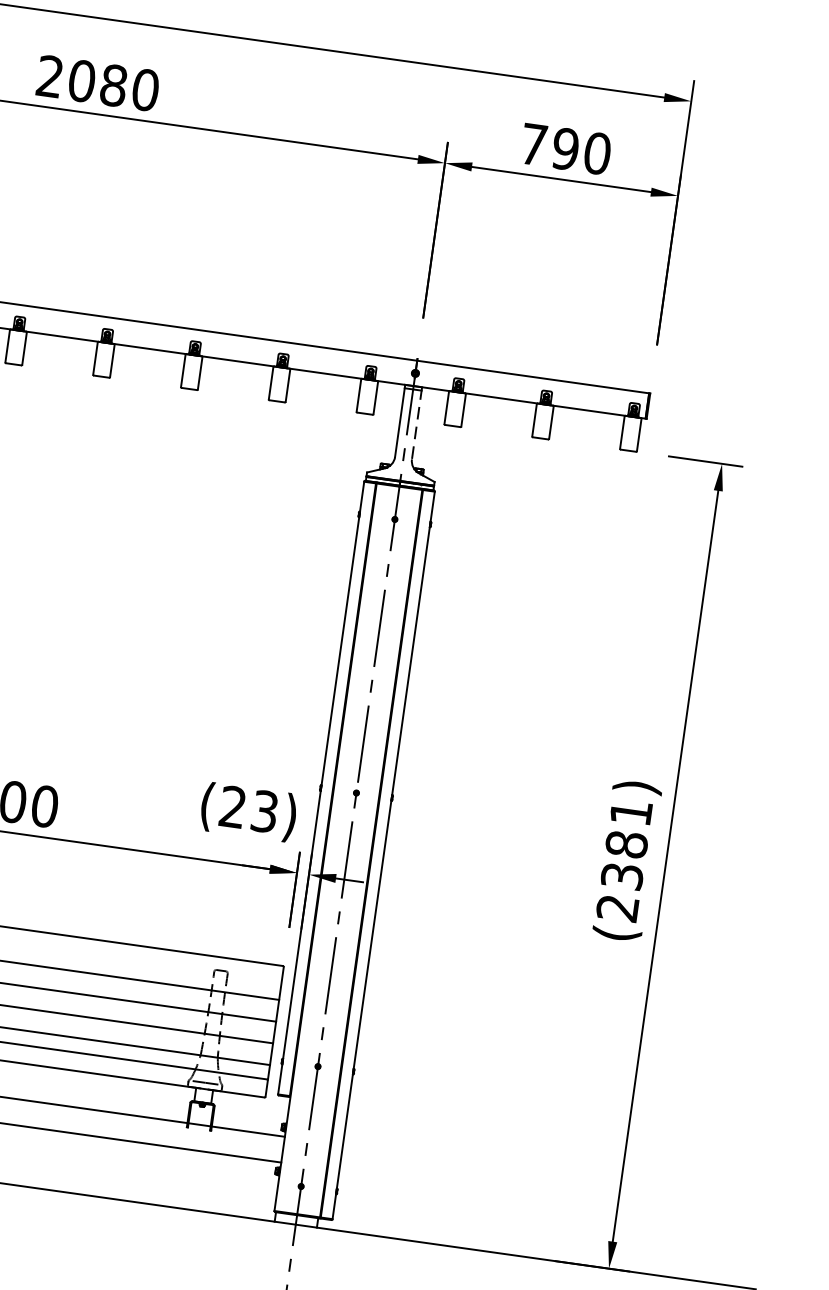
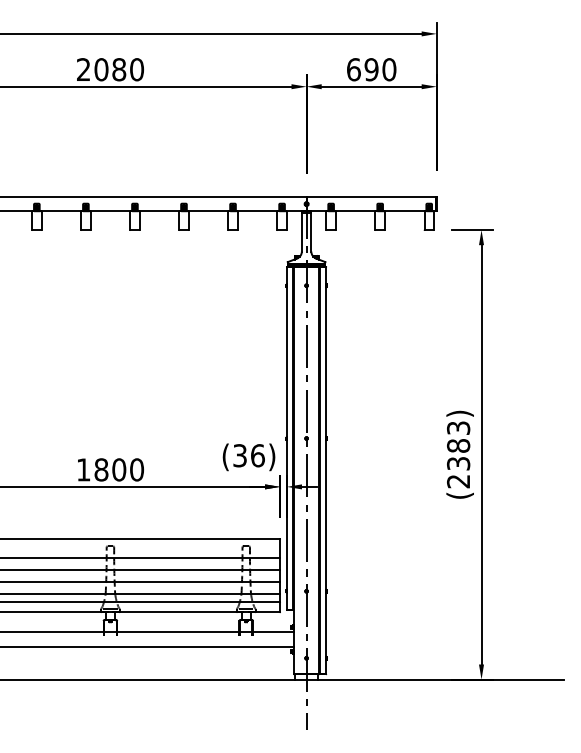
text: (533, 144) -> (353, 69), 790 -> 690
line: (417, 423) -> (311, 231), dashed -> solid
text: (248, 808) -> (248, 455), (23) -> (36)
text: (631, 811) -> (458, 427), (2381) -> (2383)

